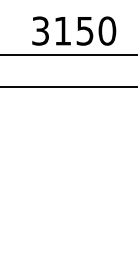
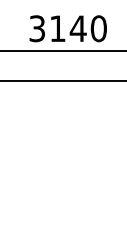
text: (84, 30) -> (77, 28), 3150 -> 3140

